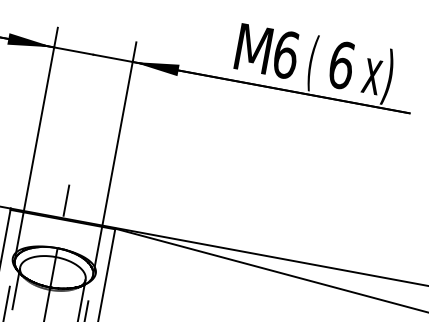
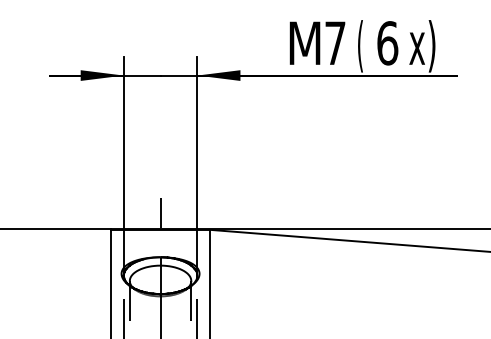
text: (286, 55) -> (335, 43), 6 -> 7

